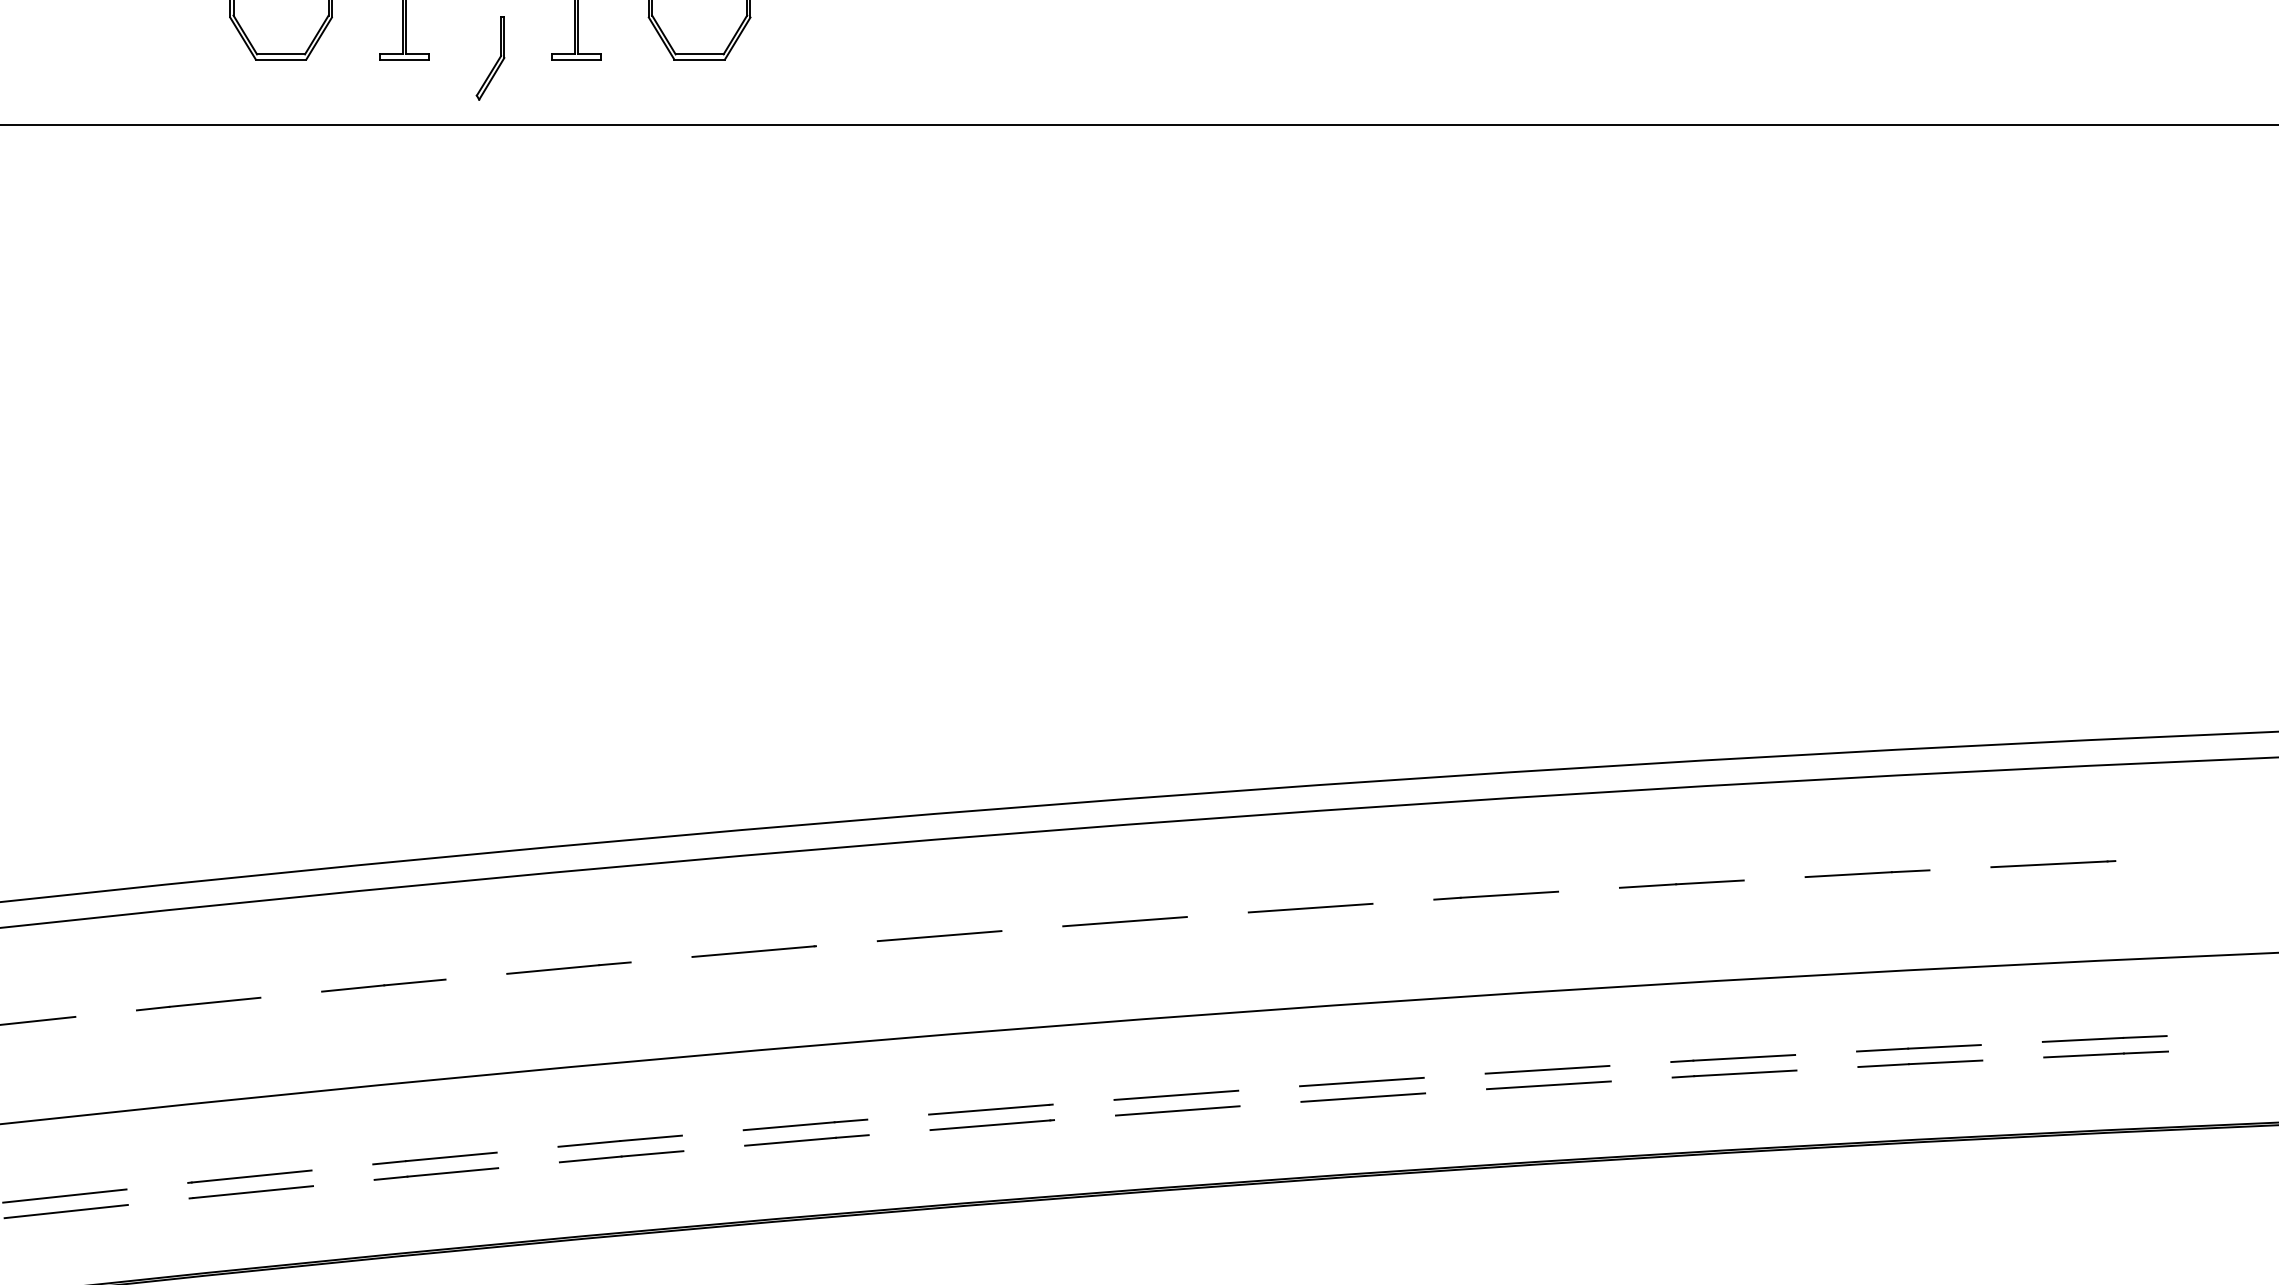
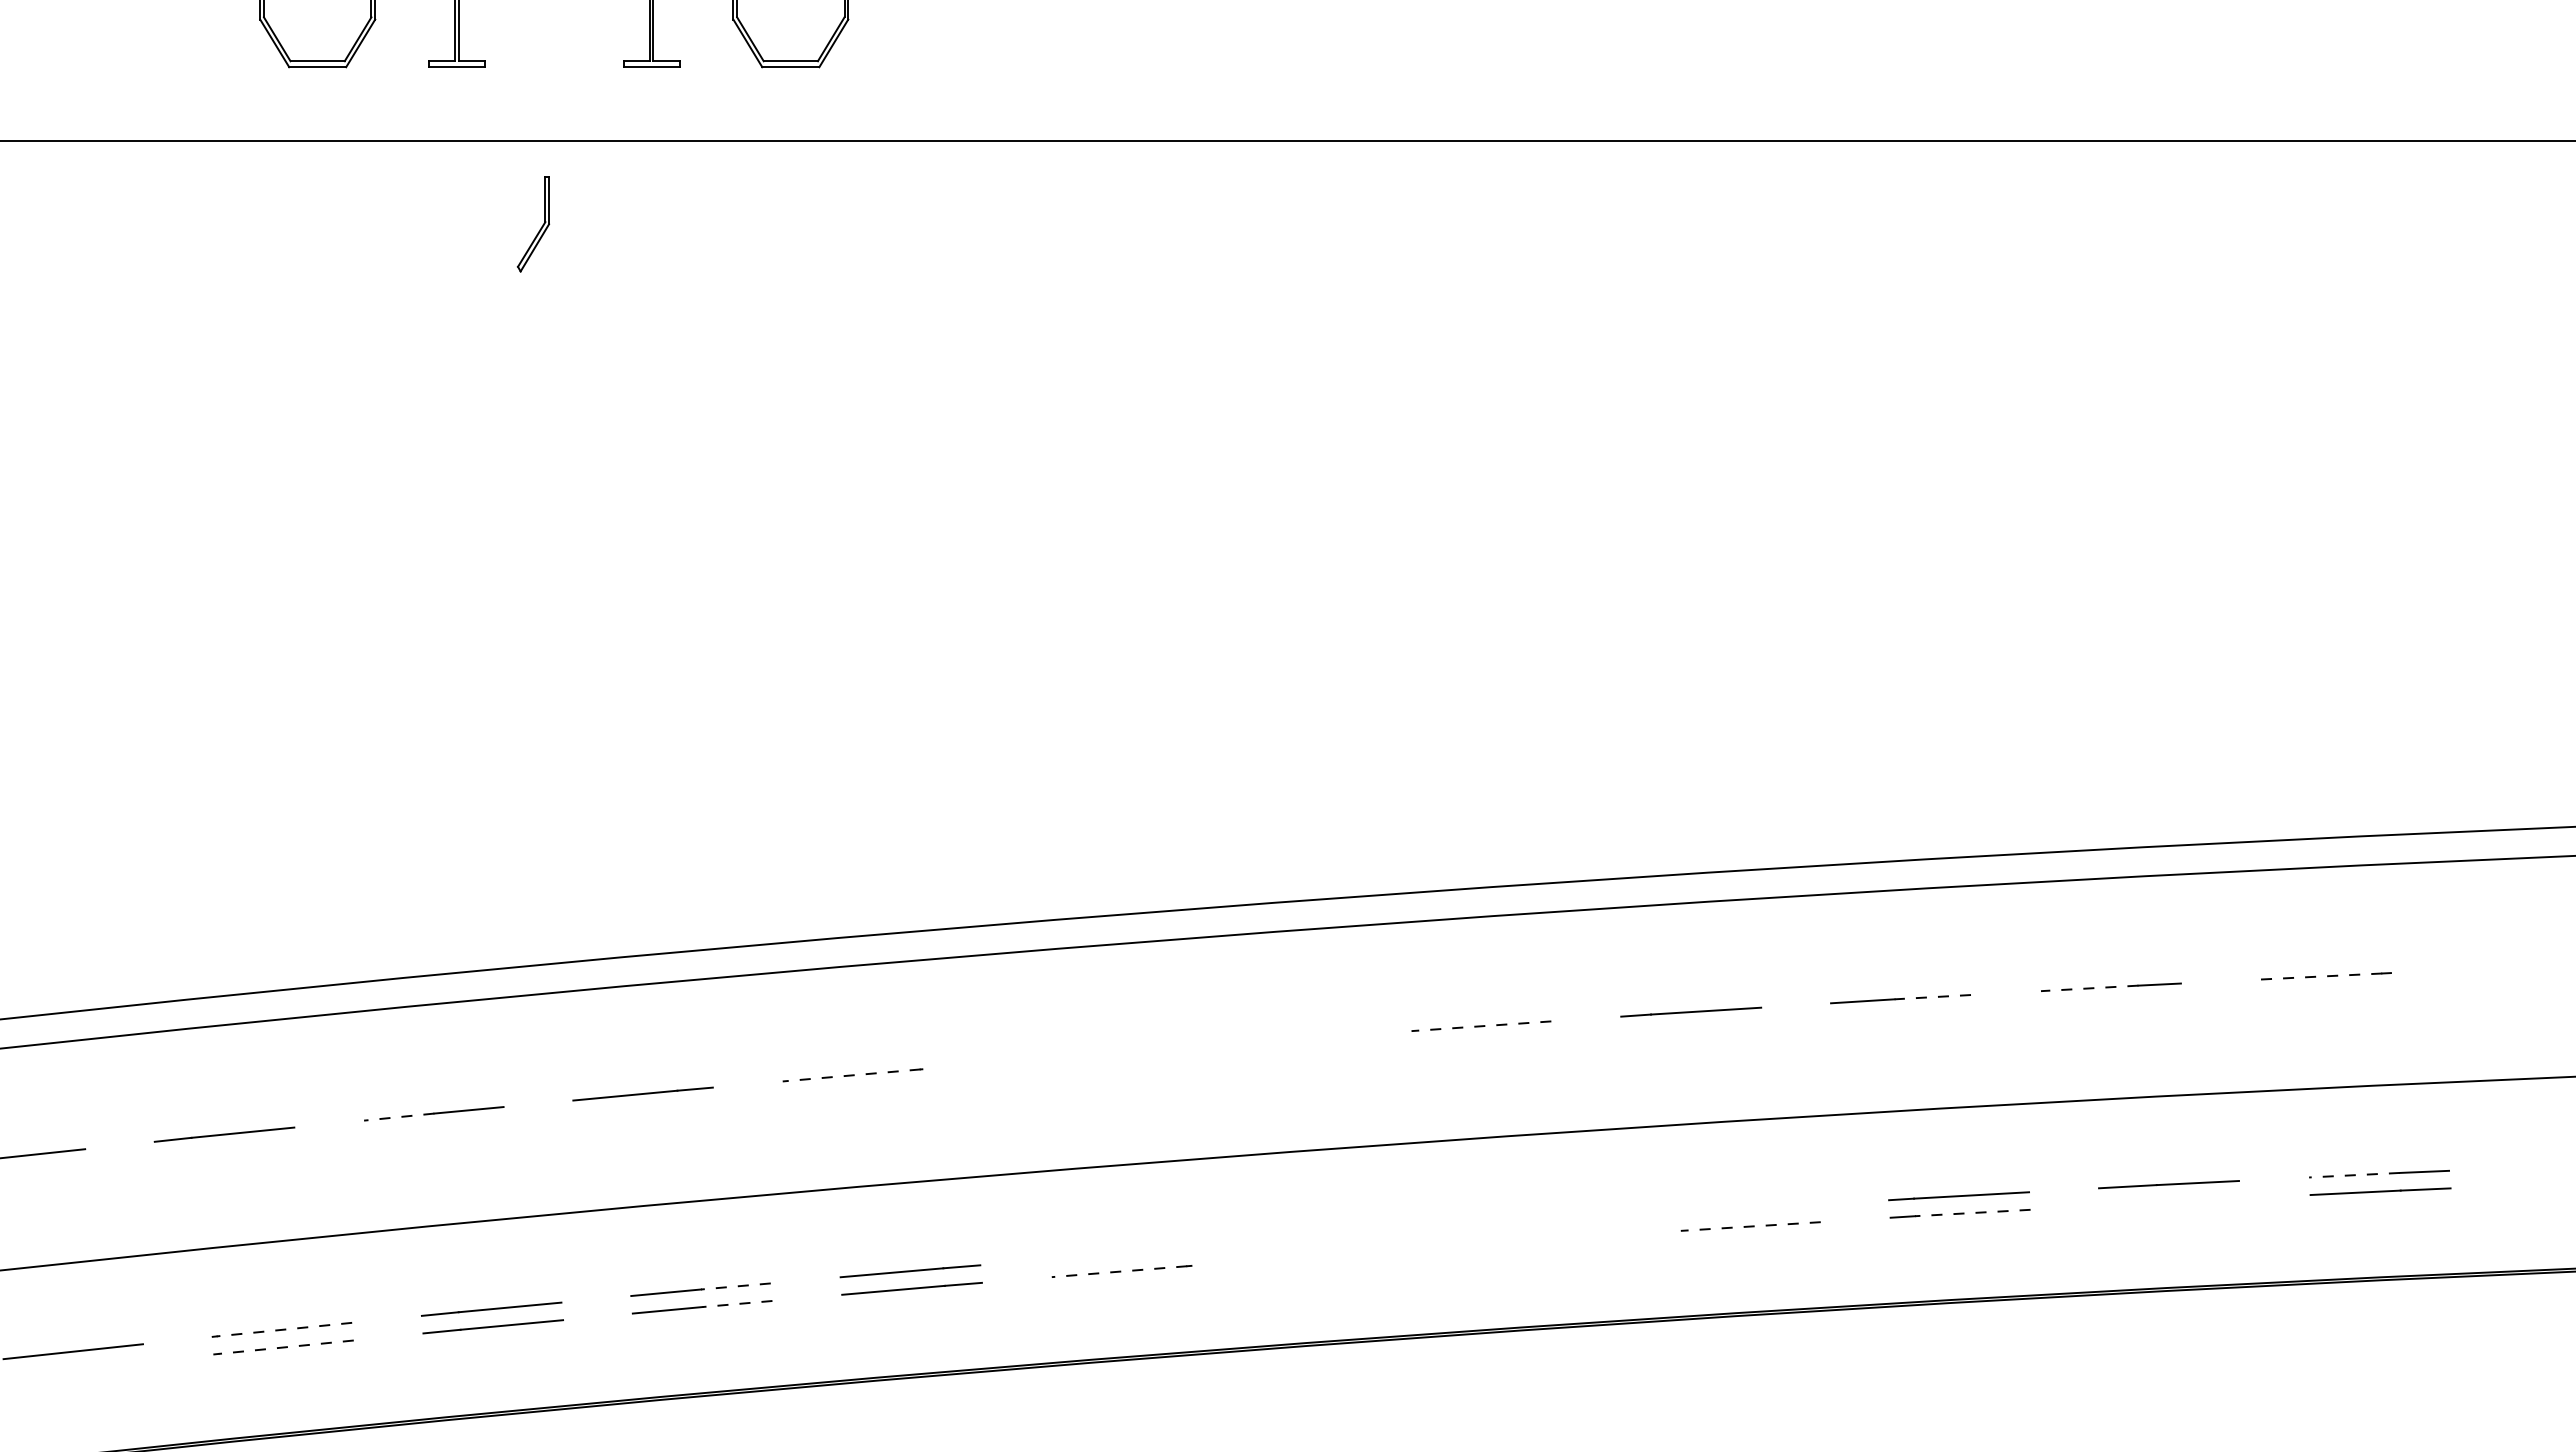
part: (495, 62) -> (539, 229), moved
line: (2049, 864) -> (2316, 976), solid -> dashed
line: (1848, 874) -> (2089, 988), solid -> dashed
line: (1709, 882) -> (1932, 997), solid -> dashed
line: (1309, 908) -> (1480, 1026), solid -> dashed
line: (1124, 921) -> (1271, 1041), removed
line: (939, 935) -> (1061, 1057), removed
line: (753, 951) -> (851, 1075), solid -> dashed
line: (352, 988) -> (398, 1117), solid -> dashed
line: (2082, 1040) -> (2353, 1175), solid -> dashed
line: (1920, 1063) -> (2170, 1201), removed
line: (1547, 1069) -> (1749, 1208), removed
line: (1745, 1073) -> (1972, 1213), solid -> dashed
line: (1362, 1081) -> (1539, 1222), removed
line: (1548, 1085) -> (1750, 1226), solid -> dashed
line: (1176, 1095) -> (1329, 1237), removed
line: (1362, 1097) -> (1540, 1240), removed
line: (990, 1109) -> (1119, 1253), removed
line: (1177, 1110) -> (1331, 1255), removed
line: (990, 1125) -> (1119, 1271), solid -> dashed
line: (650, 1138) -> (735, 1286), solid -> dashed
line: (652, 1154) -> (737, 1304), solid -> dashed
line: (250, 1176) -> (283, 1329), solid -> dashed
line: (253, 1192) -> (286, 1347), solid -> dashed
line: (65, 1210) -> (74, 1368), removed

